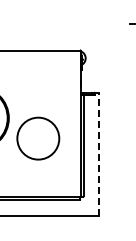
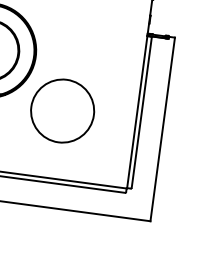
circle: (38, 138) -> (62, 110), moved
line: (98, 154) -> (162, 128), dashed -> solid

